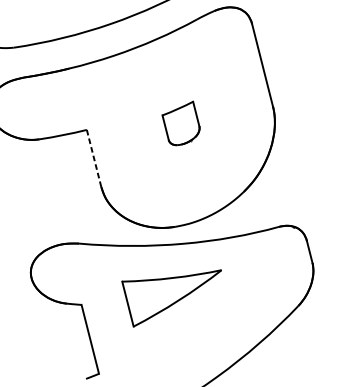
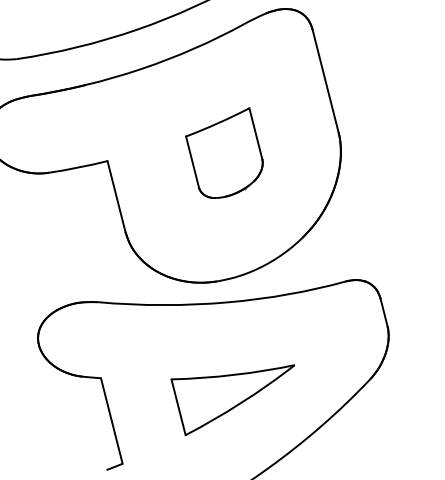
part: (181, 122) -> (224, 152), size x1.67
line: (94, 158) -> (116, 196), dashed -> solid
part: (171, 298) -> (232, 400), moved

